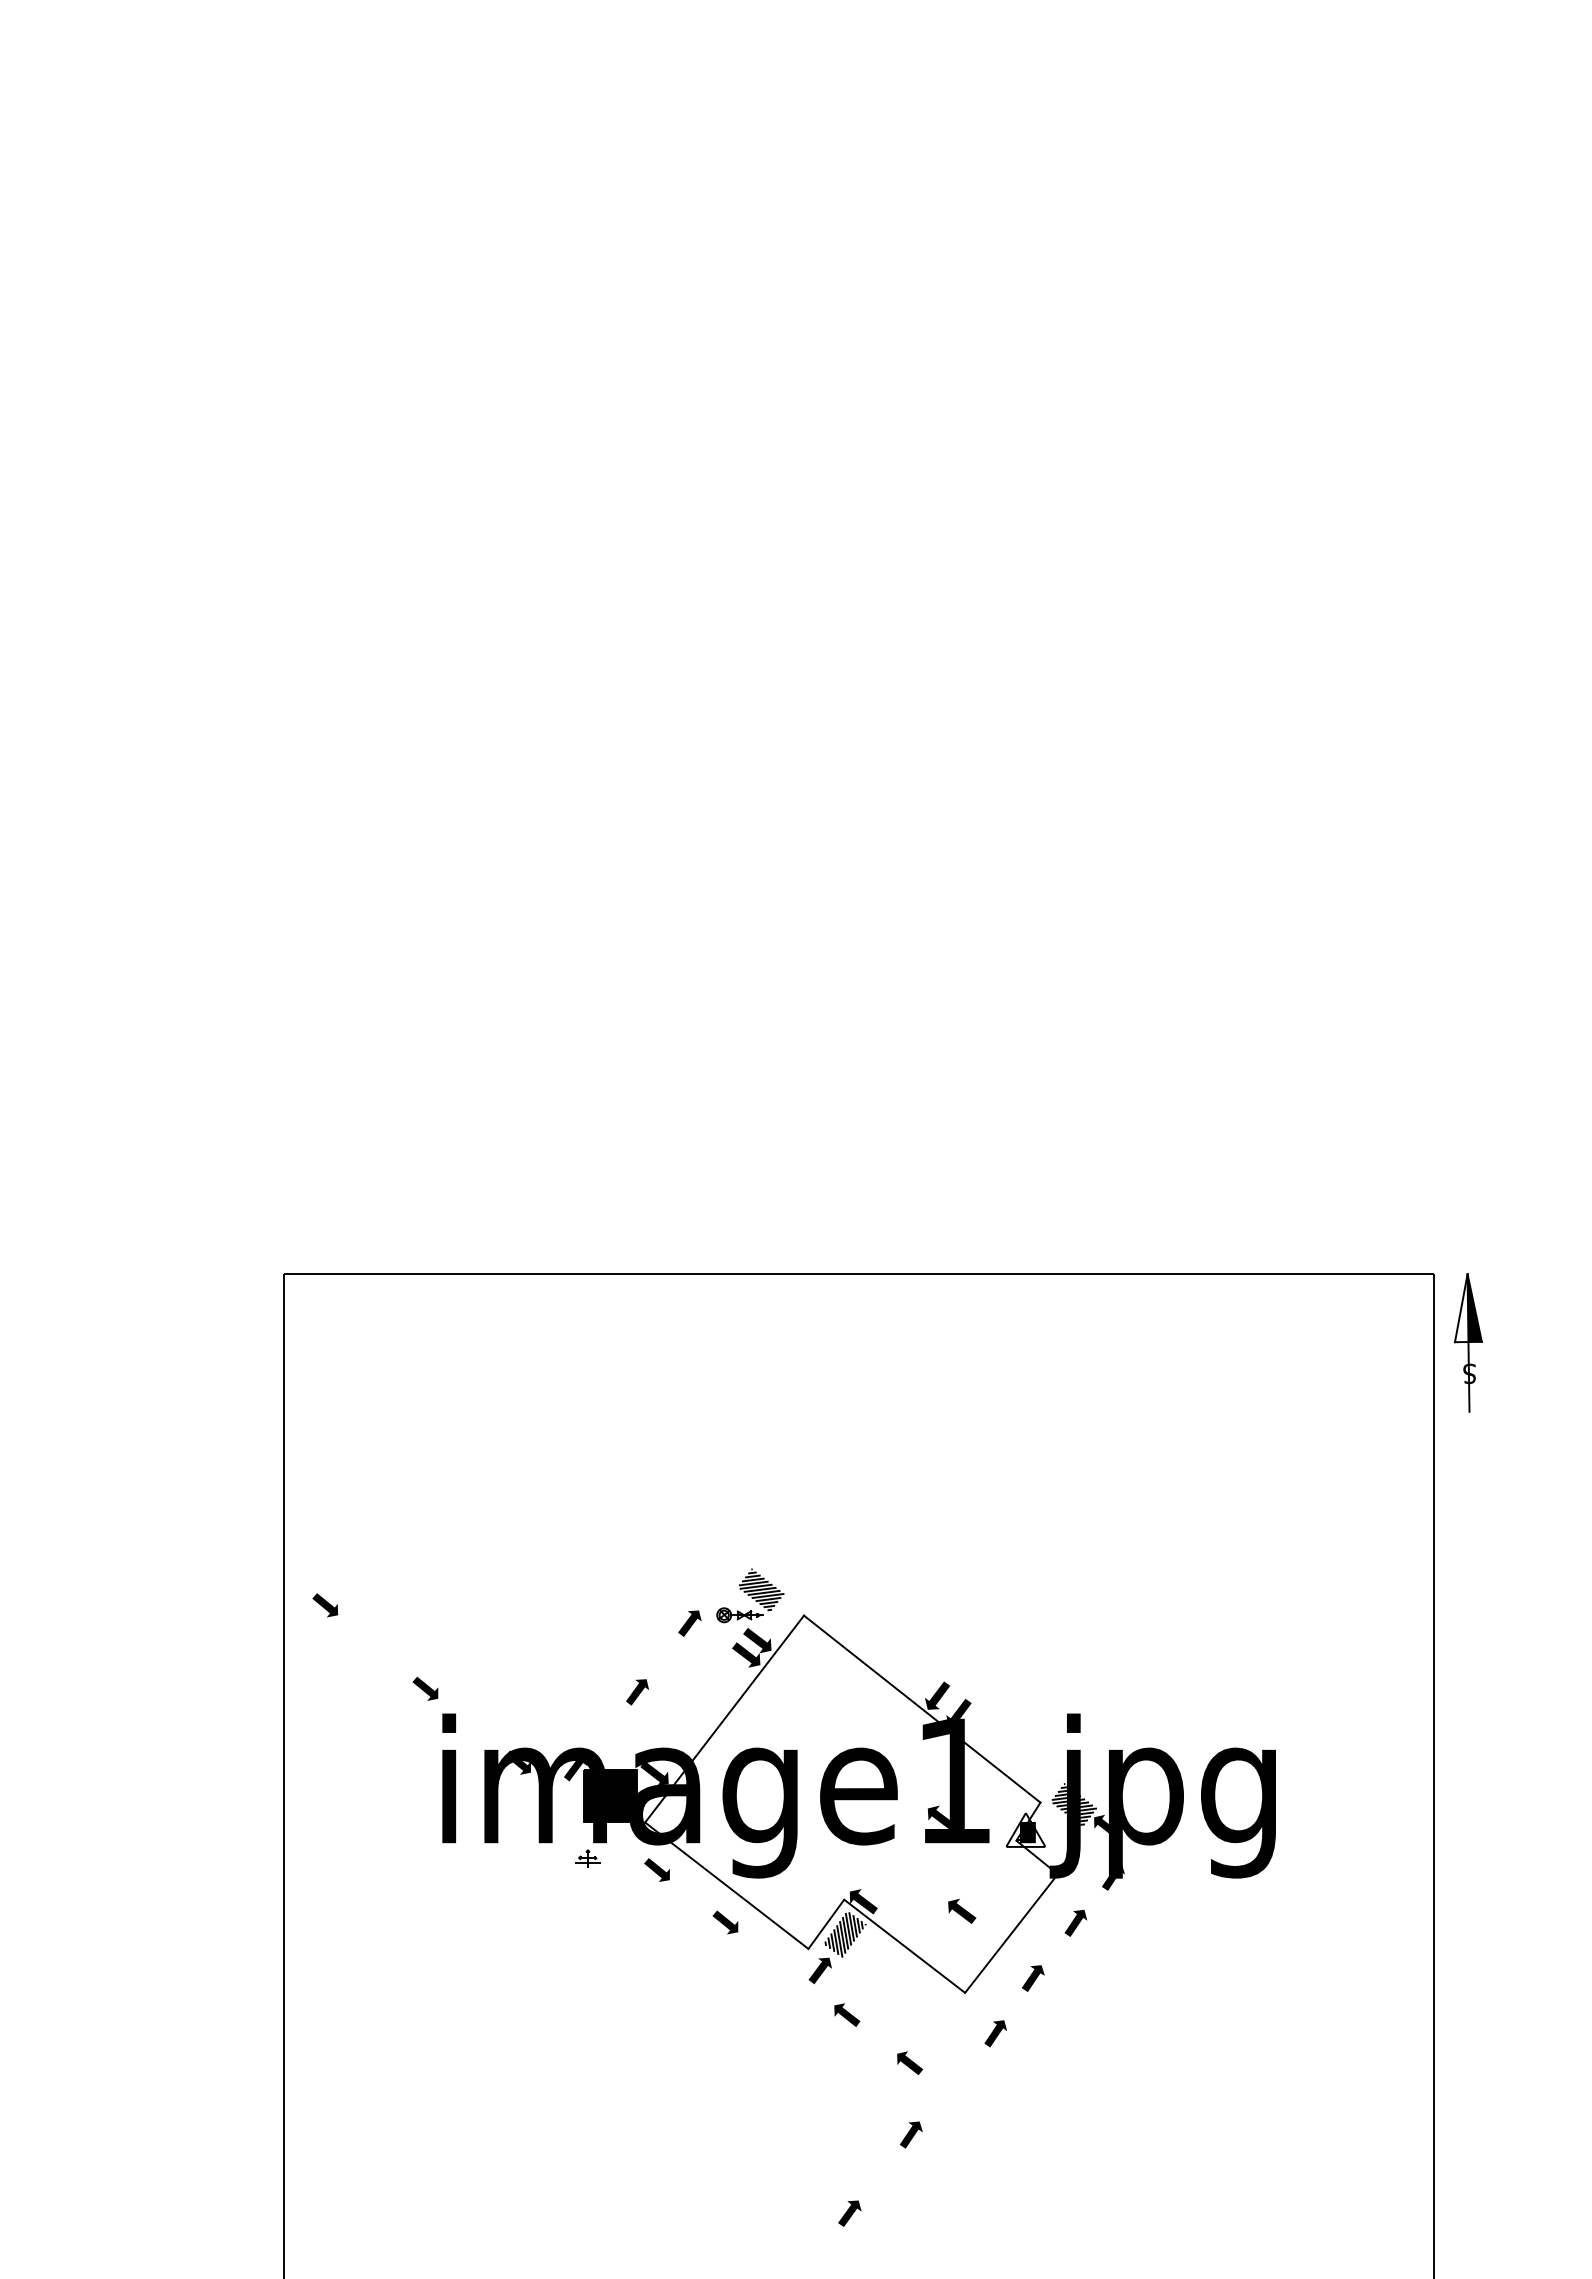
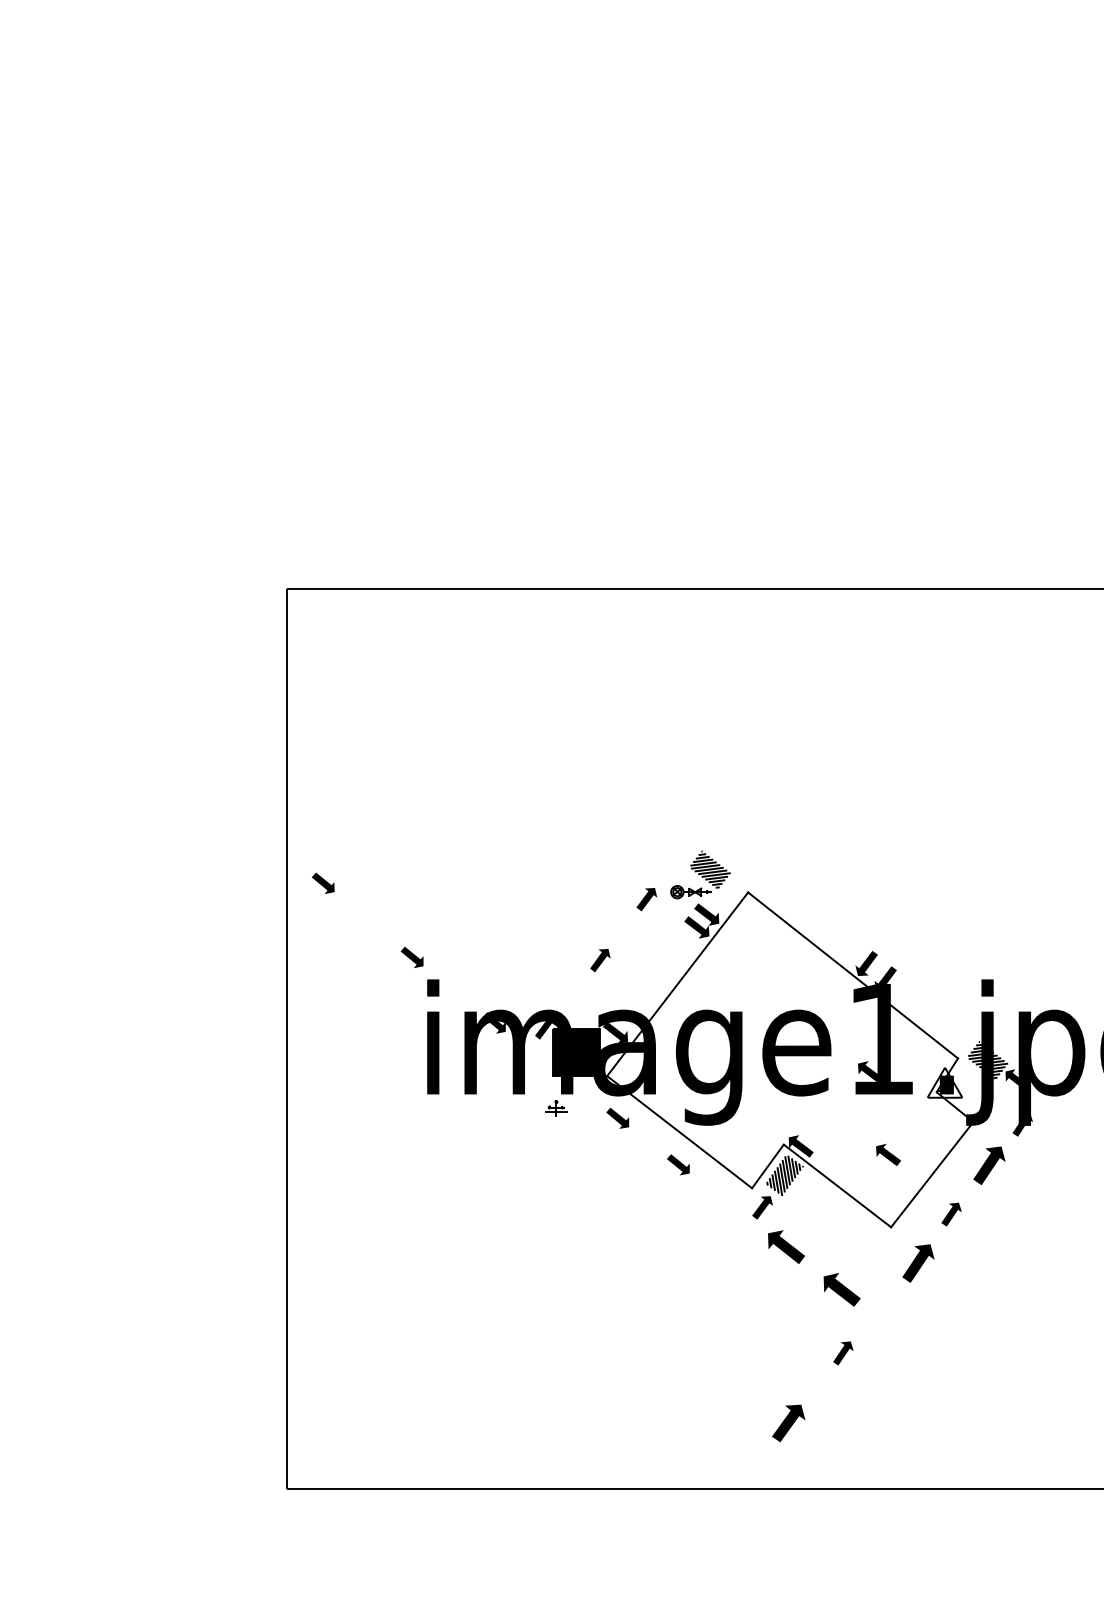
part: (1075, 1922) -> (989, 1164), size x1.6
part: (847, 2014) -> (786, 1246), size x1.6
part: (995, 2033) -> (918, 1263), size x1.6
part: (910, 2062) -> (842, 1289), size x1.6
part: (849, 2213) -> (788, 1423), size x1.6

